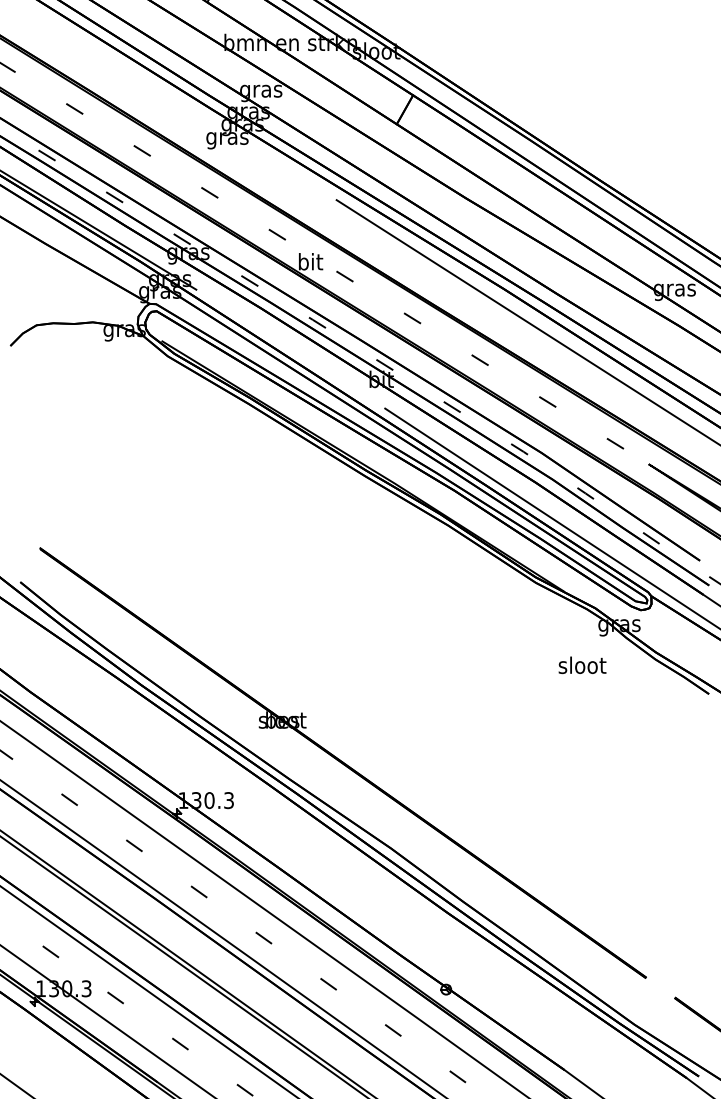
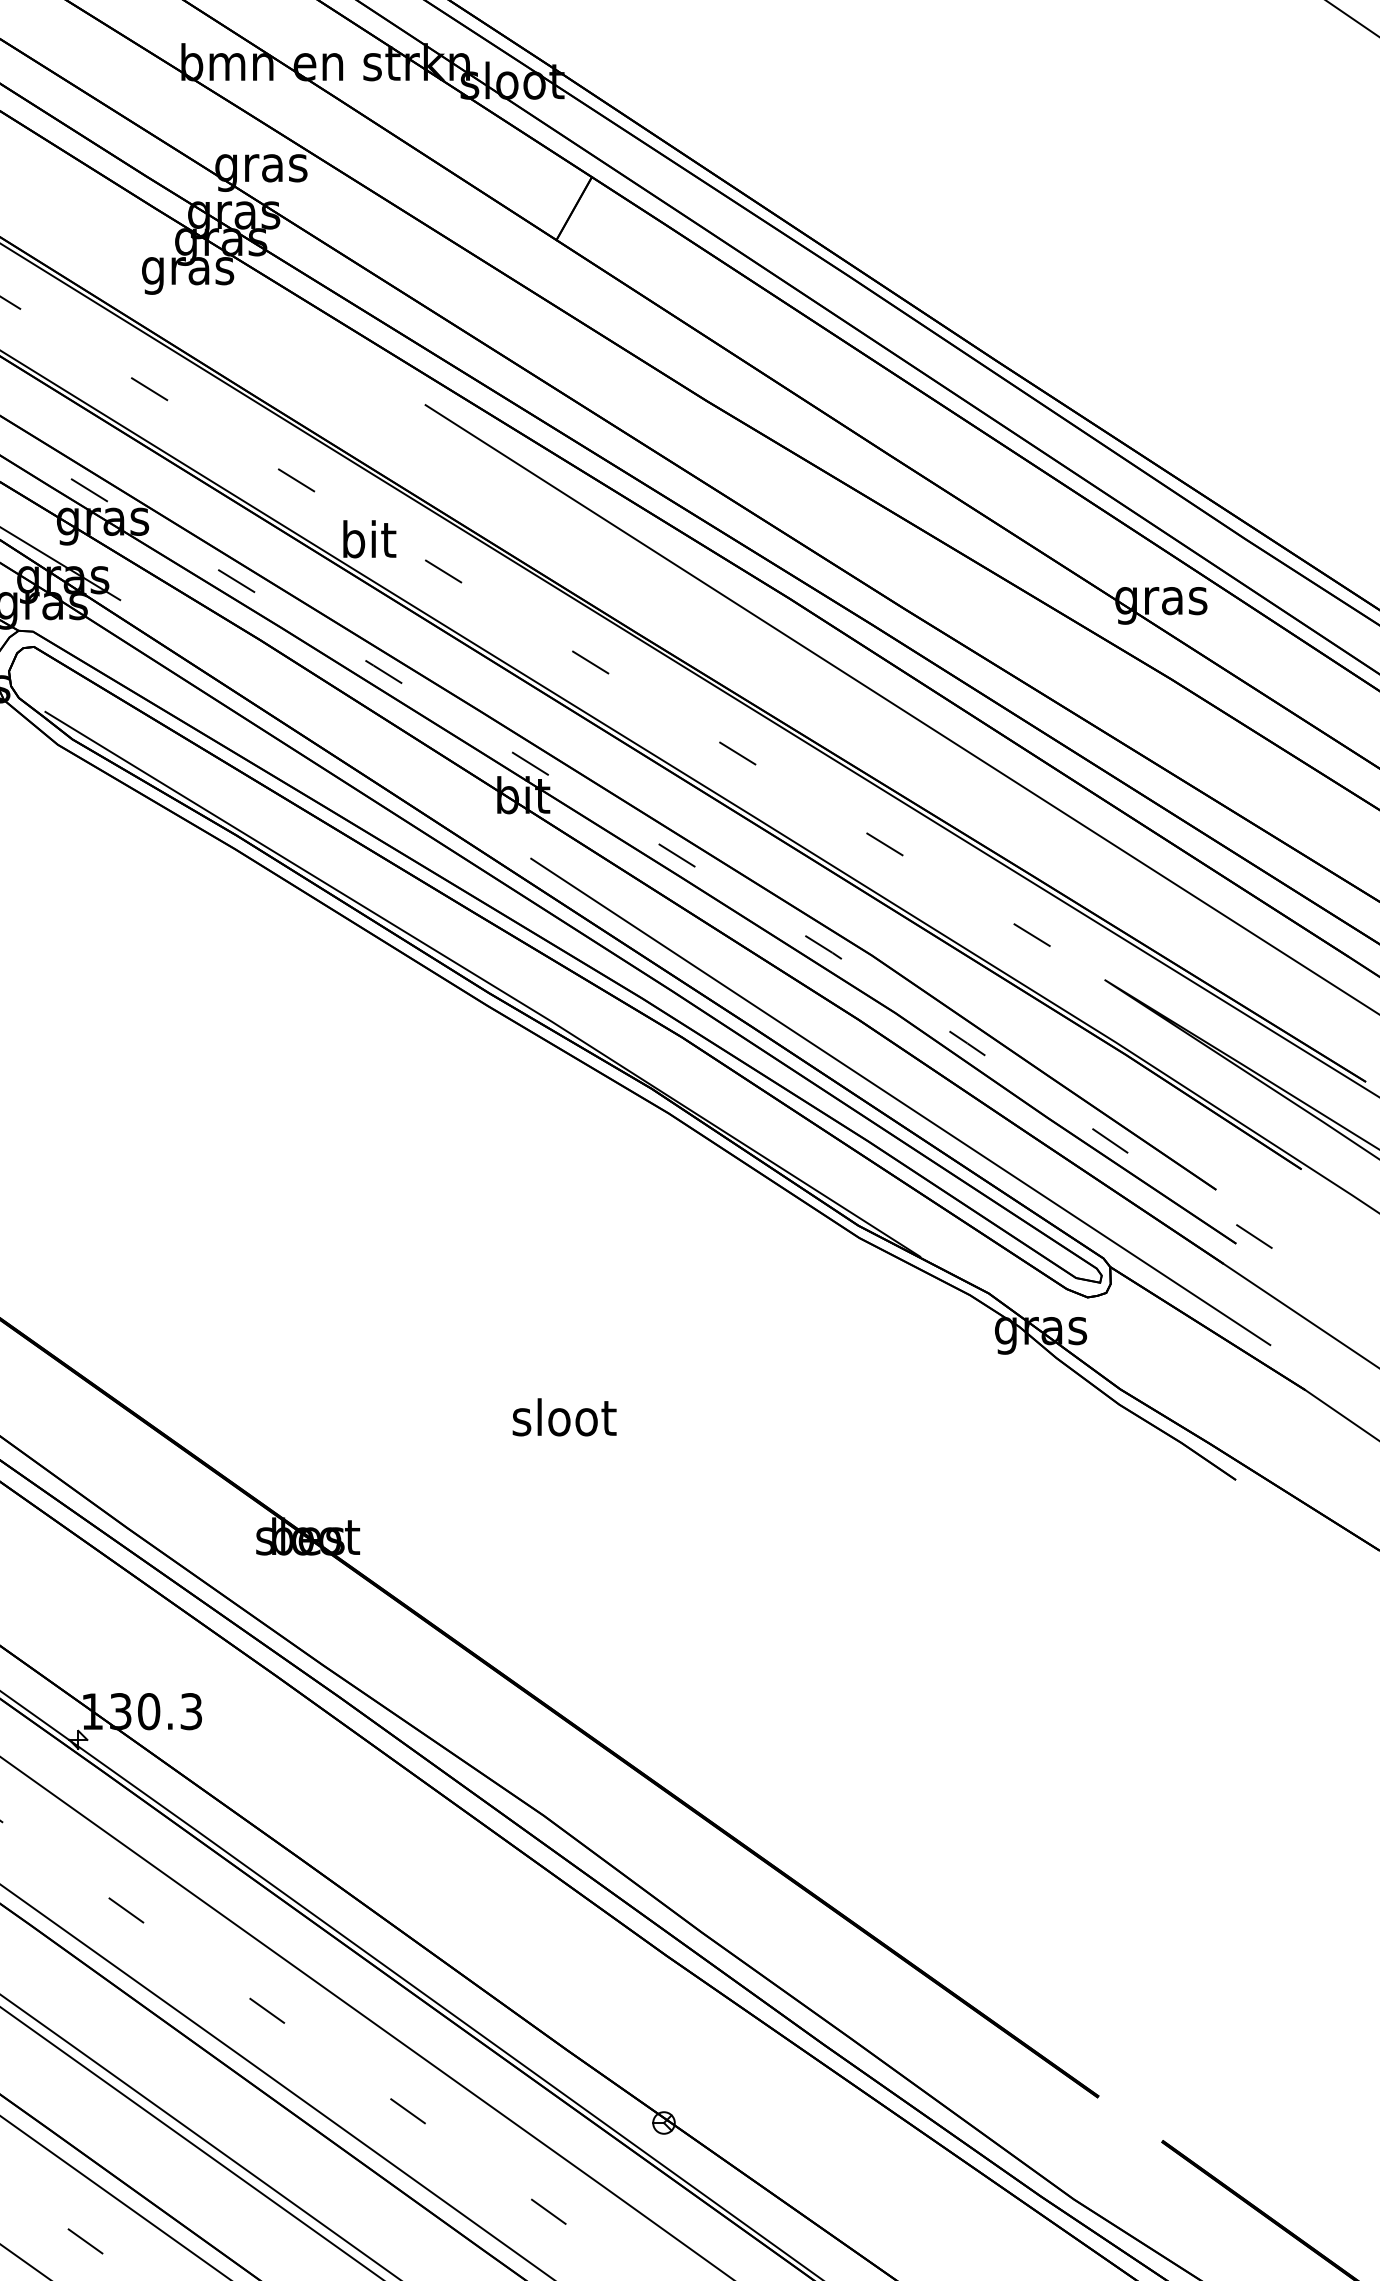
text: (582, 665) -> (564, 1417), moved

